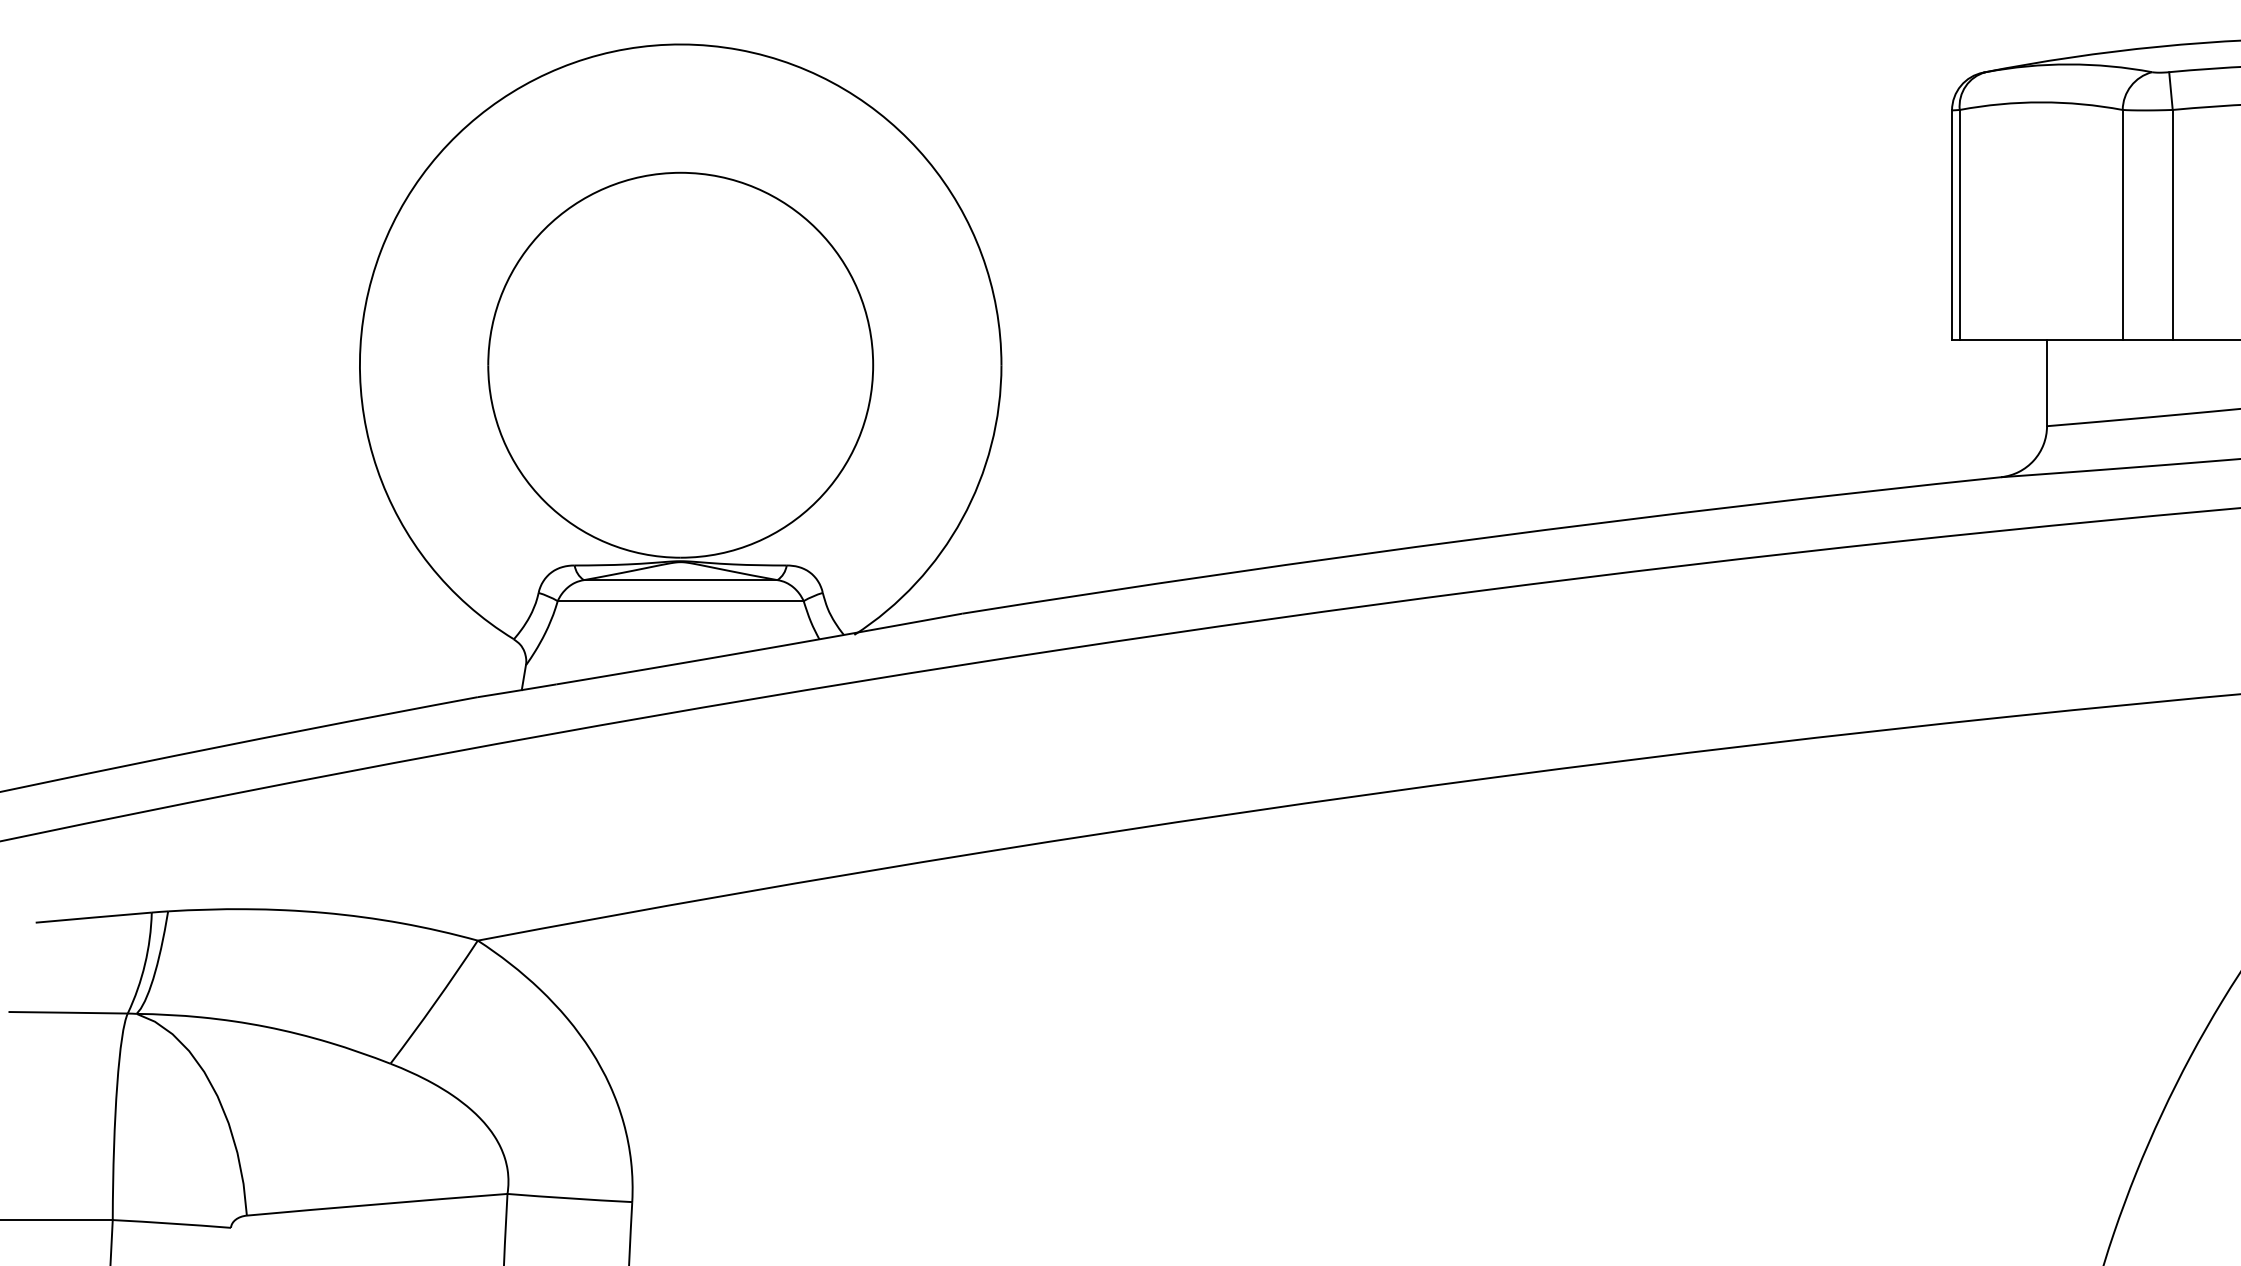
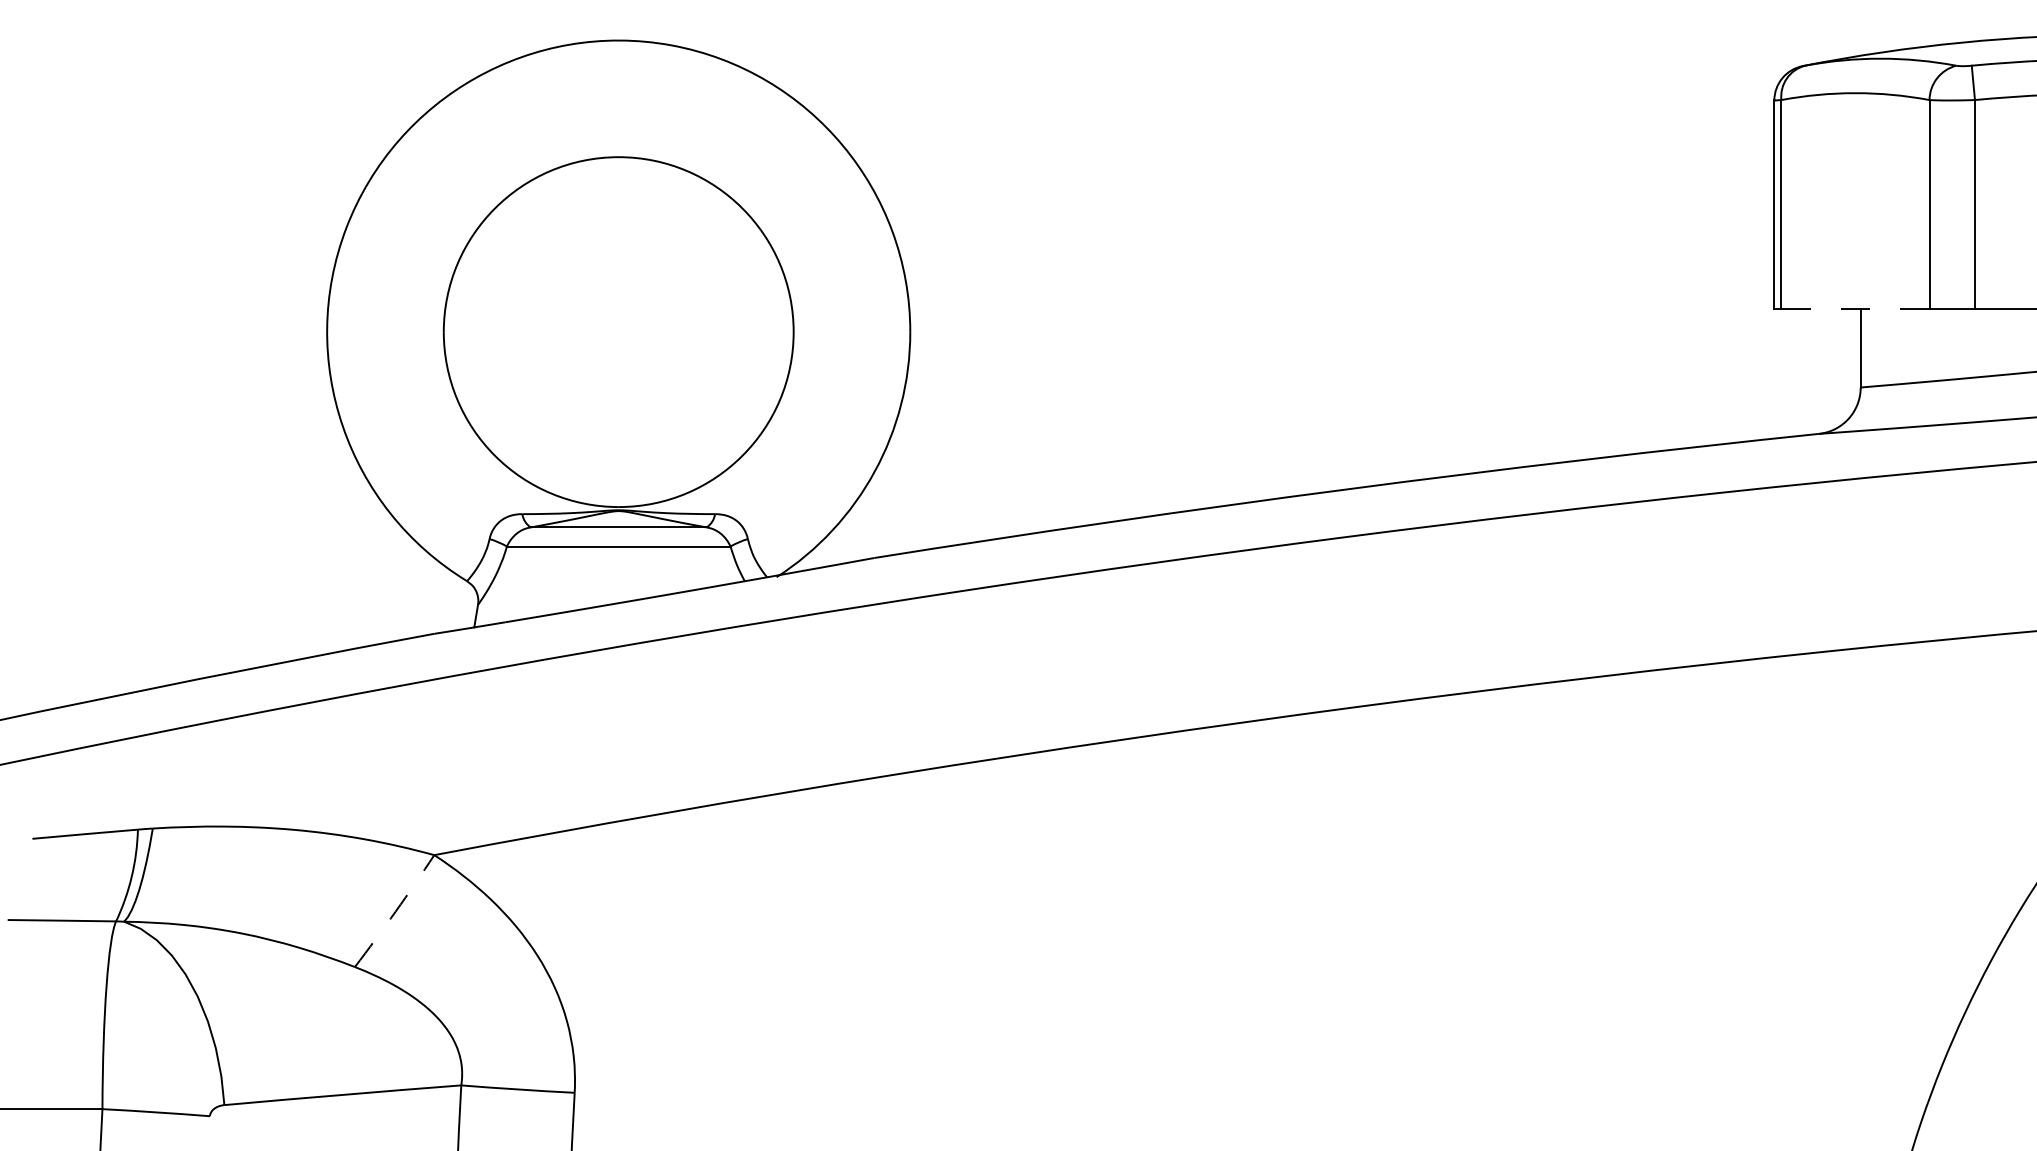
line: (2041, 339) -> (1855, 308), solid -> dashed
arc: (435, 1002) -> (395, 911), solid -> dashed

